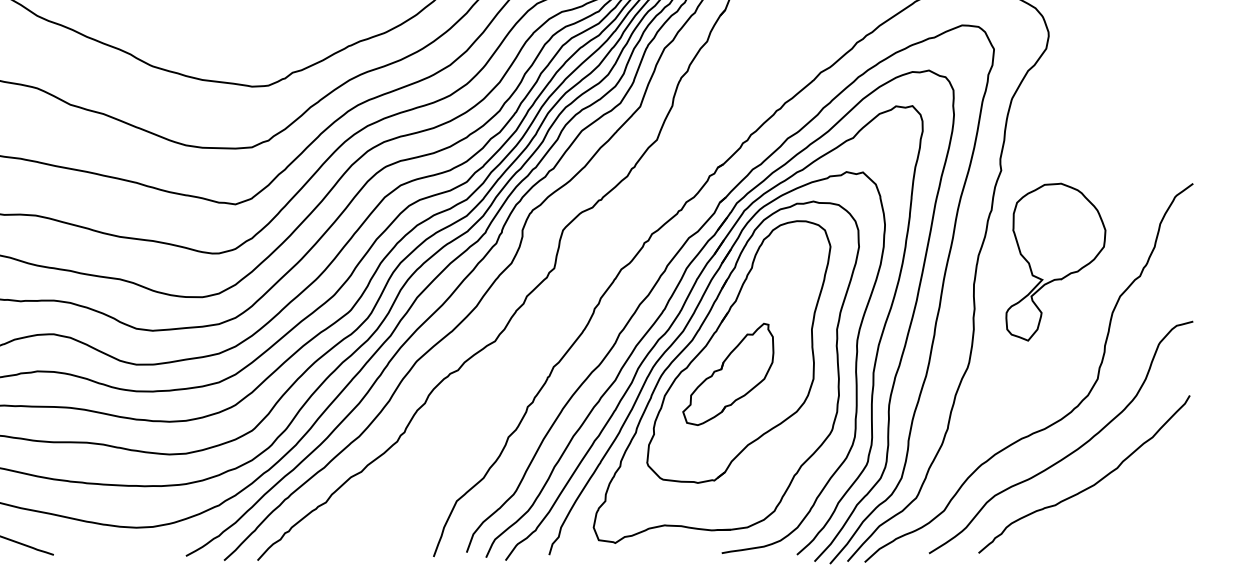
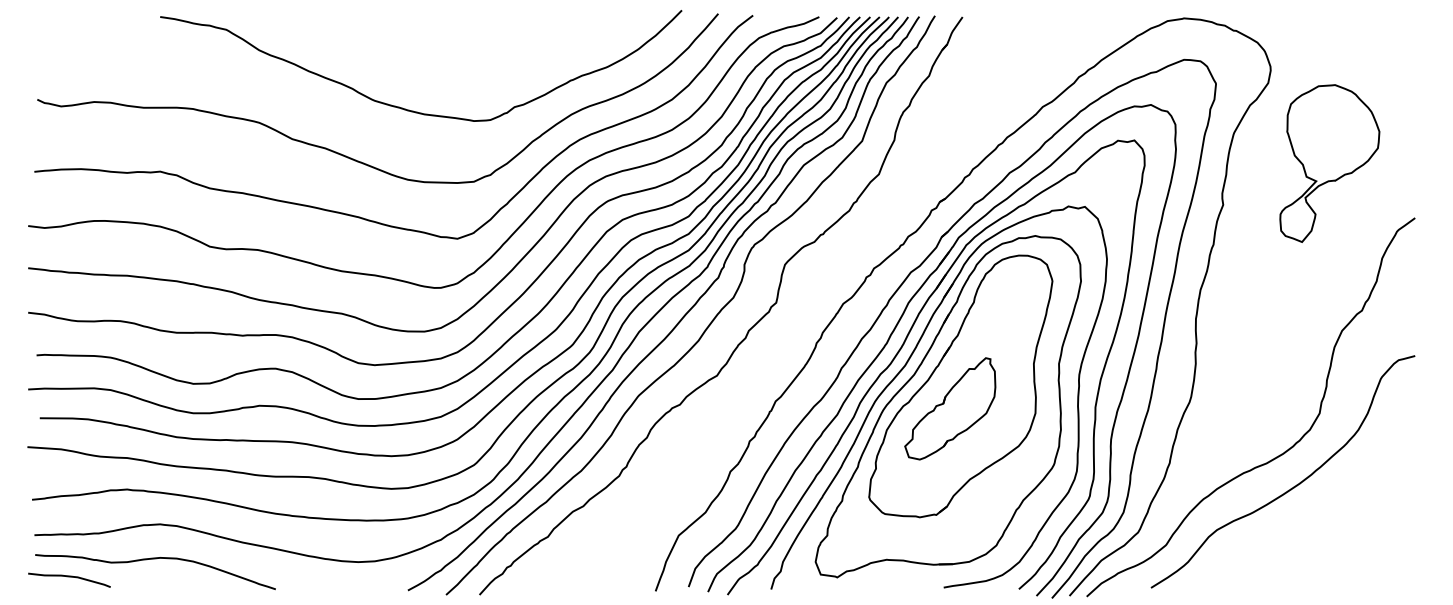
part: (1055, 262) -> (1329, 163), moved
curve: (1089, 486) -> (1311, 520), removed

